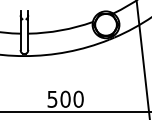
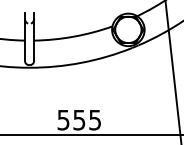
text: (72, 98) -> (87, 119), 500 -> 555

